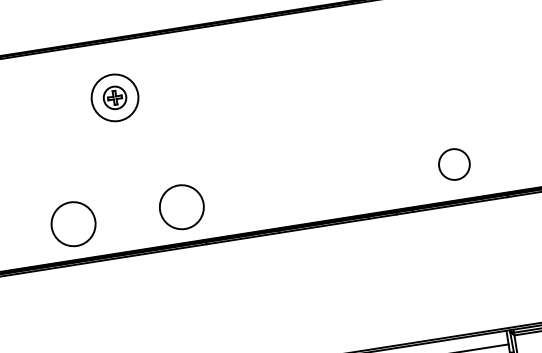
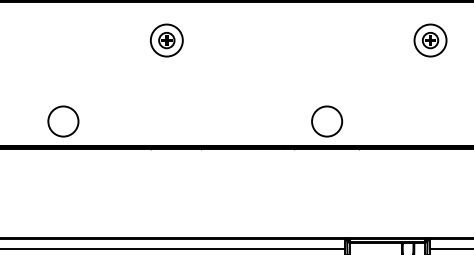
part: (114, 97) -> (166, 40), moved
circle: (454, 164) -> (327, 121), size x1.43
circle: (181, 207) -> (138, 121), removed

